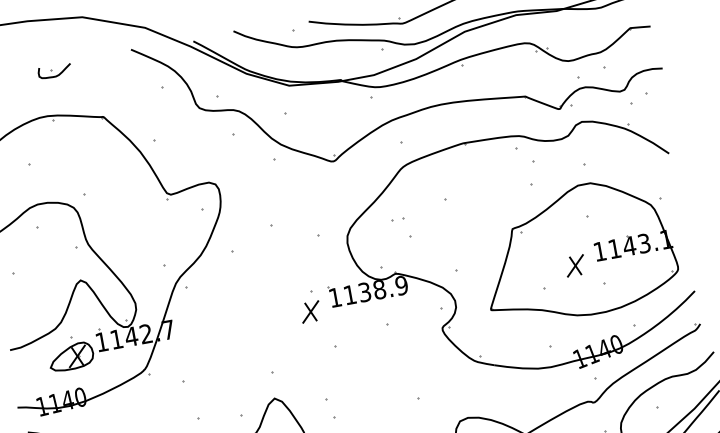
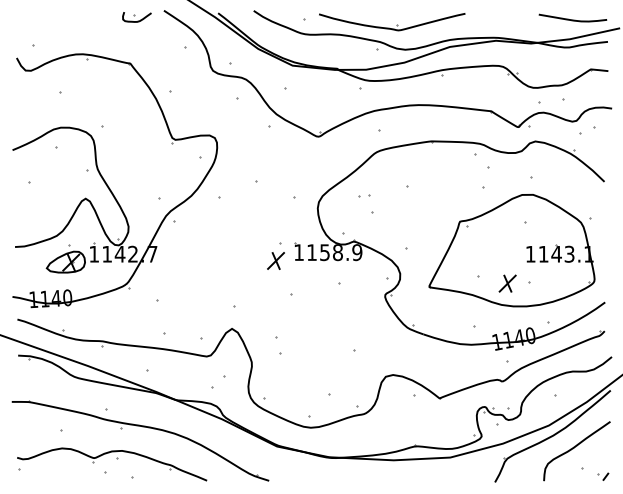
part: (54, 71) -> (136, 17), moved
part: (575, 265) -> (507, 283), moved
text: (364, 292) -> (324, 252), 1138.9 -> 1158.9

